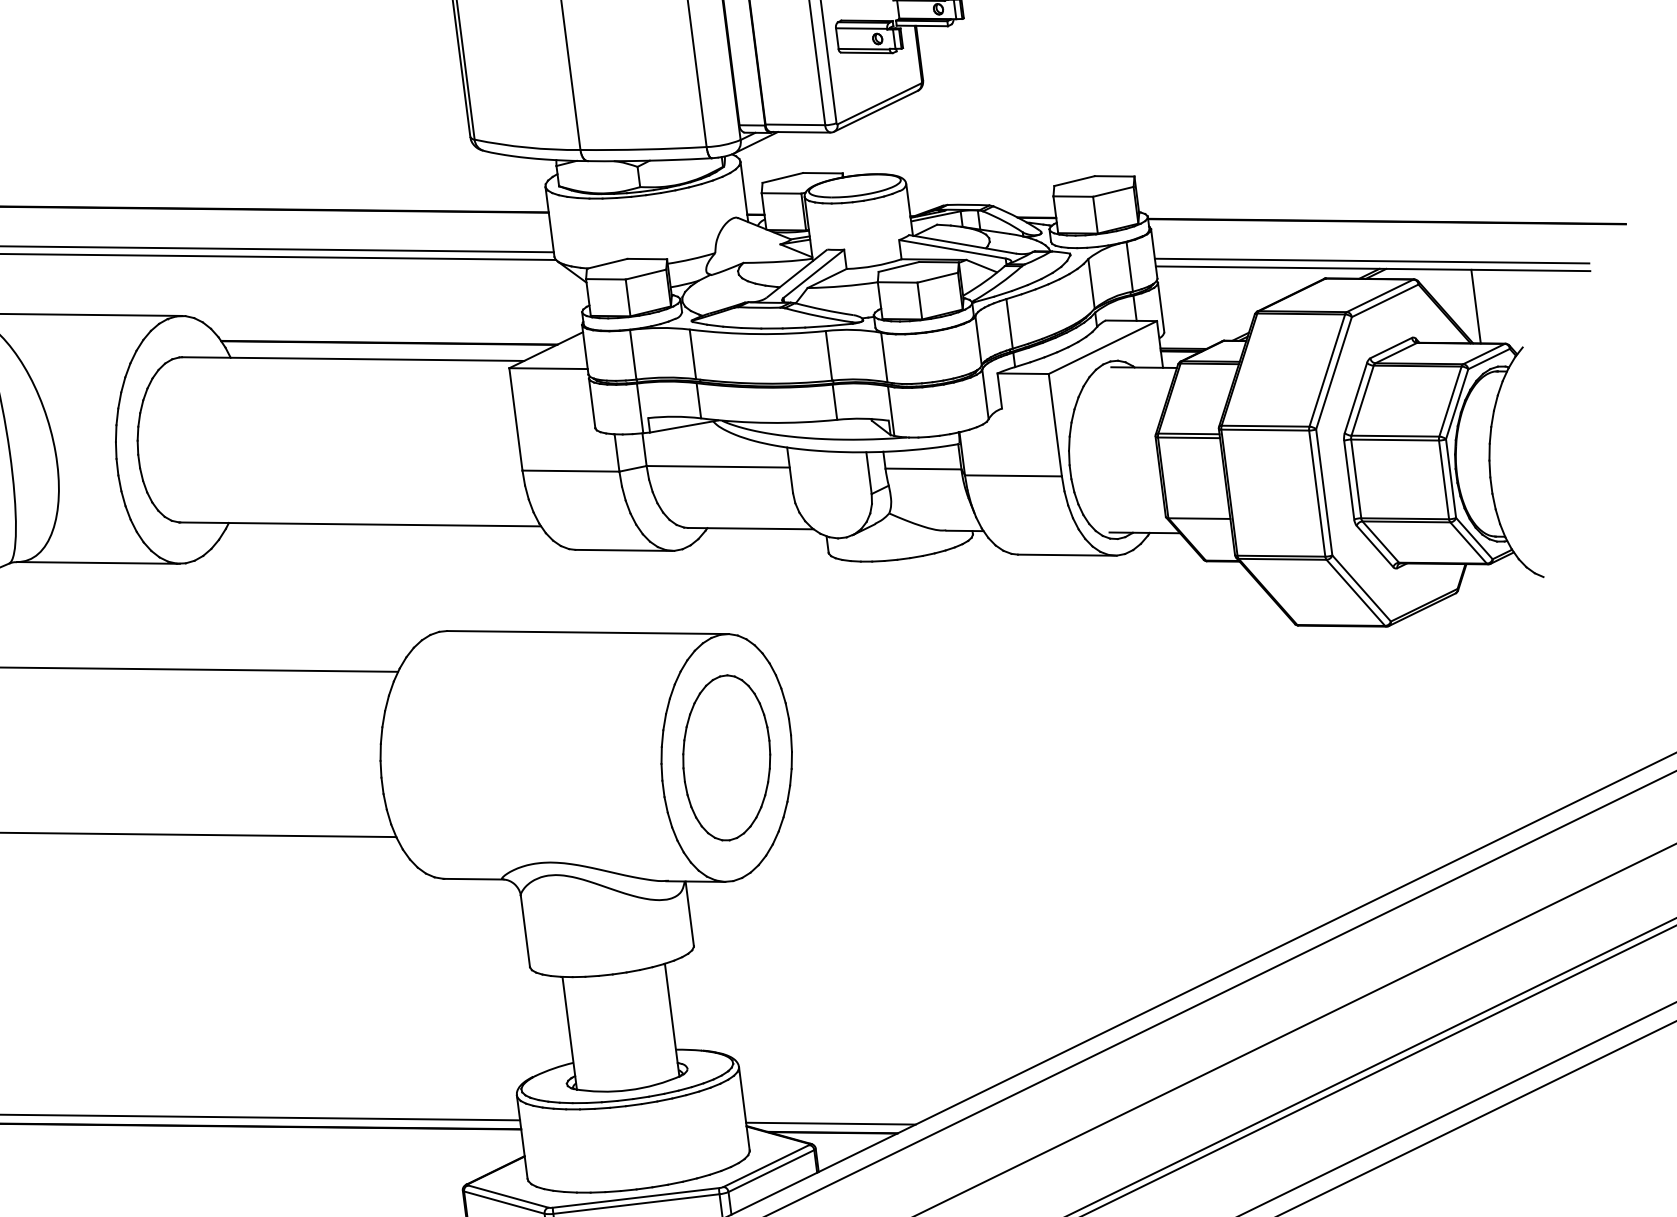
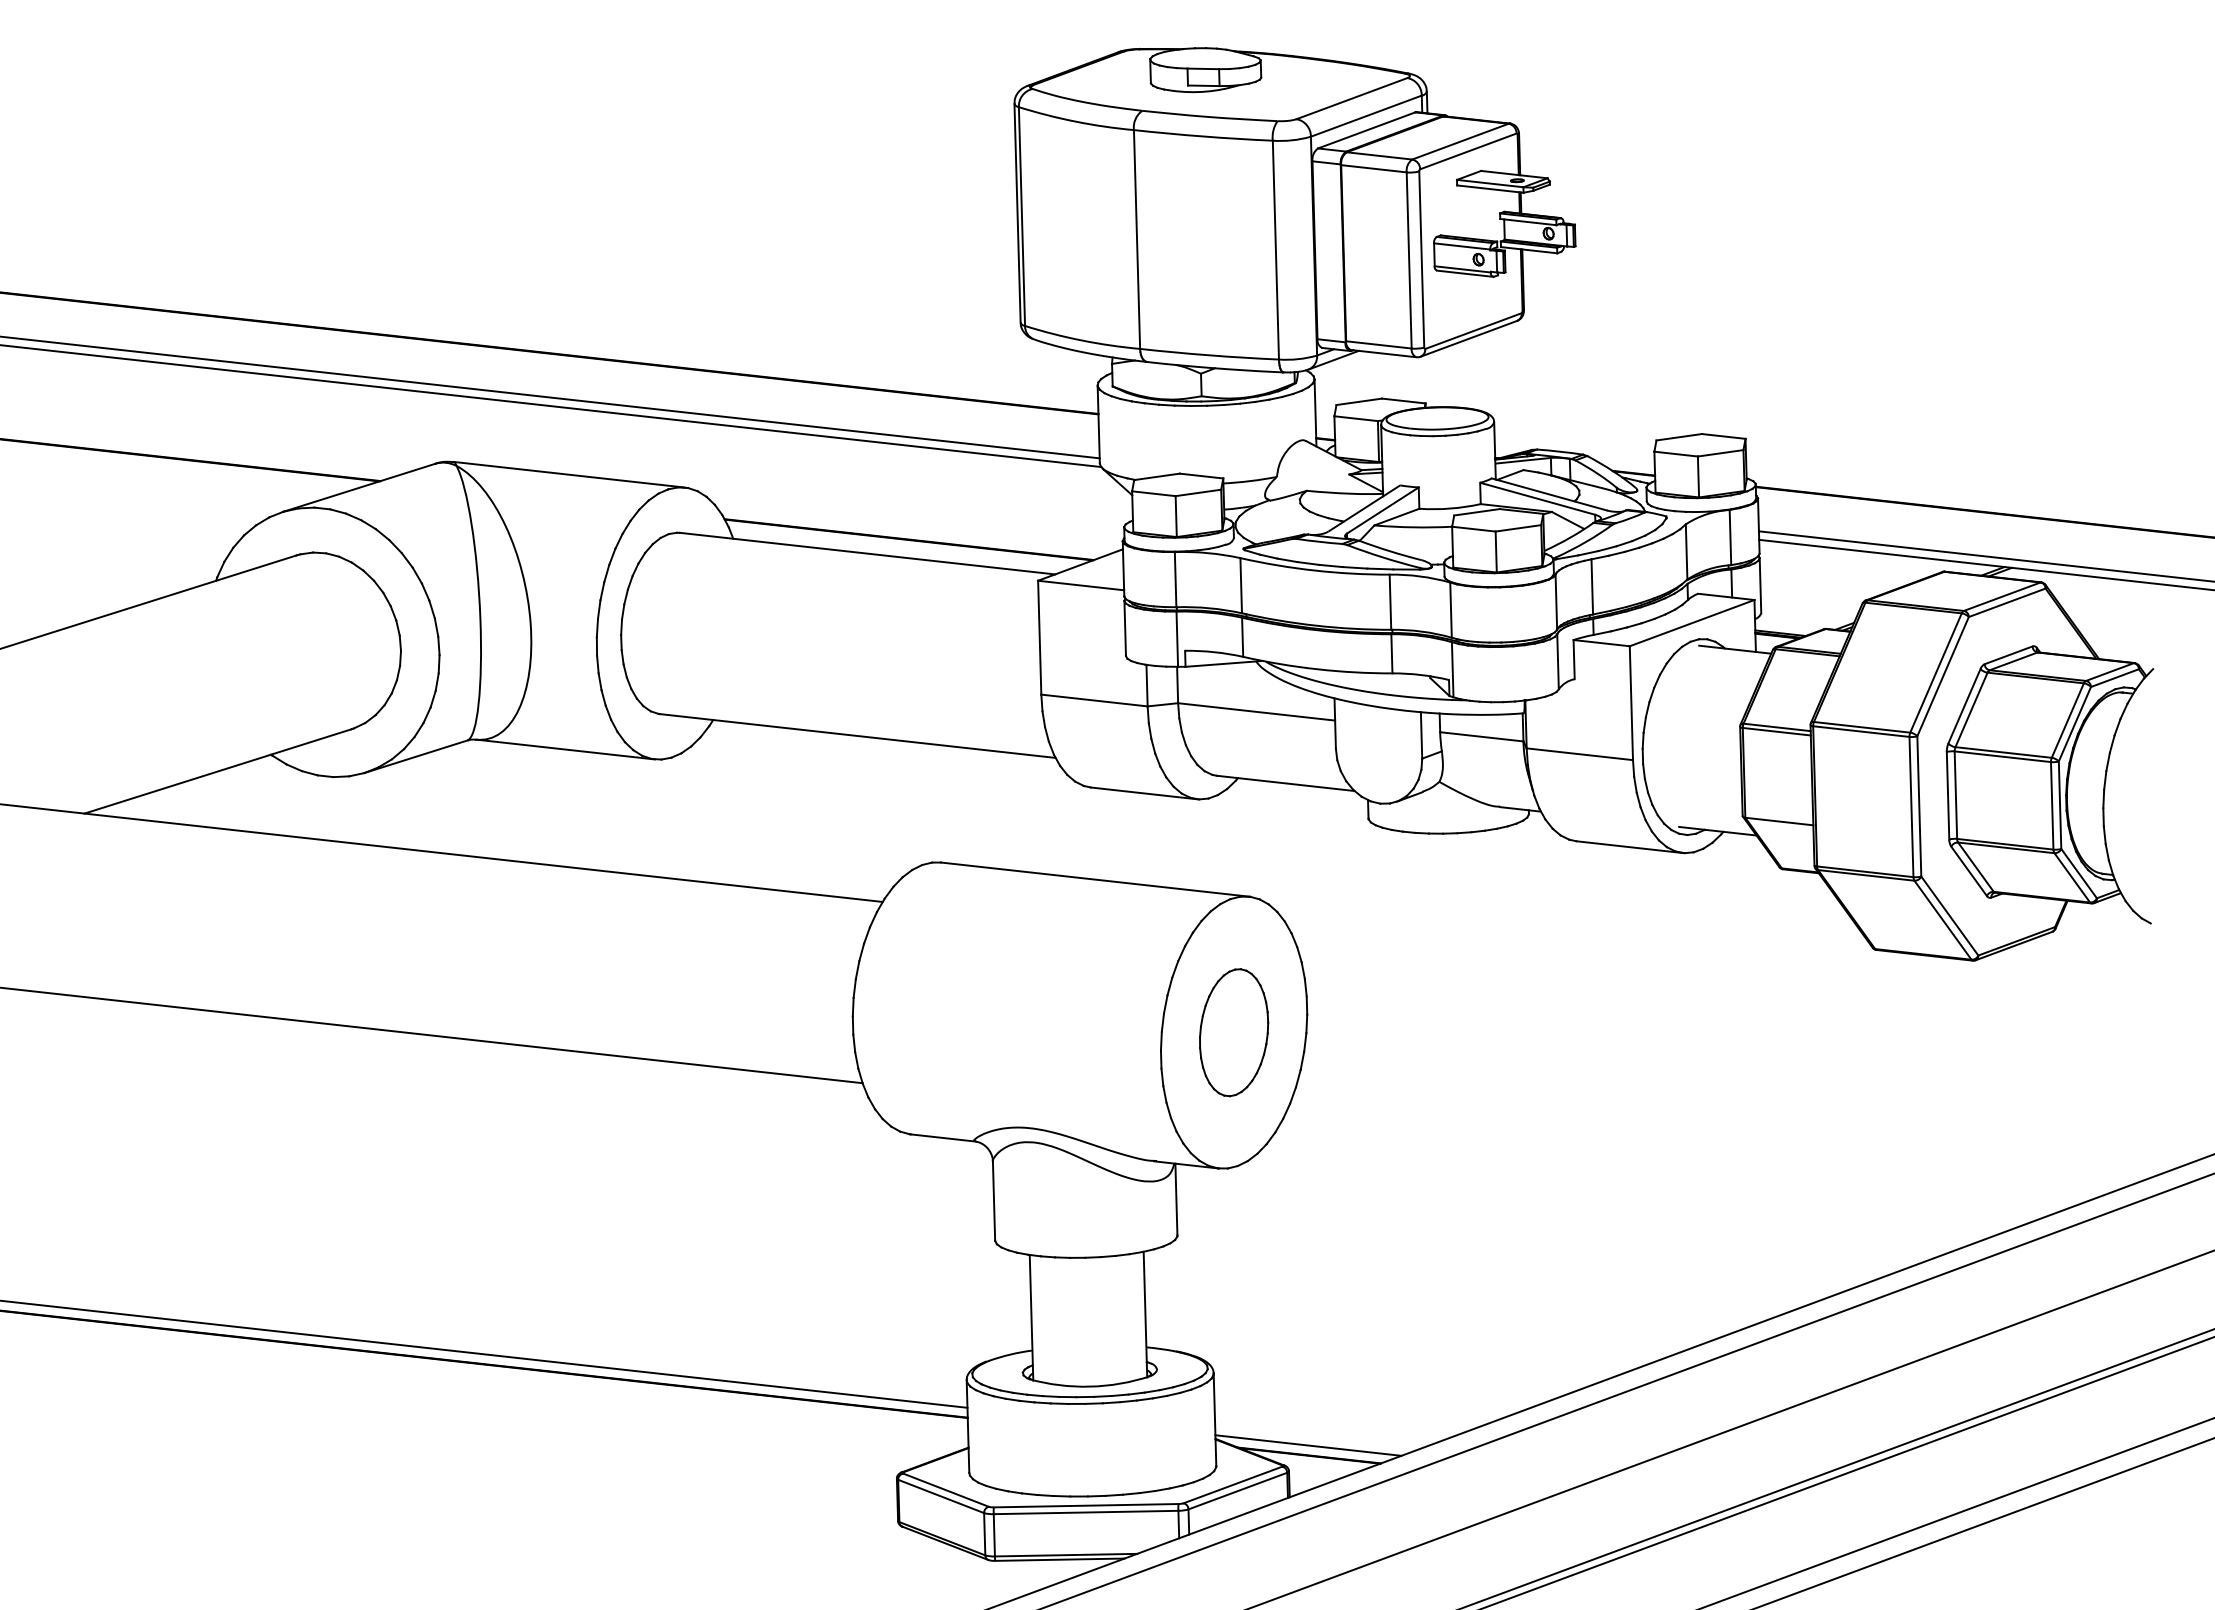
line: (1476, 306) -> (2106, 619), removed
part: (726, 757) -> (1233, 1032), size x0.7

